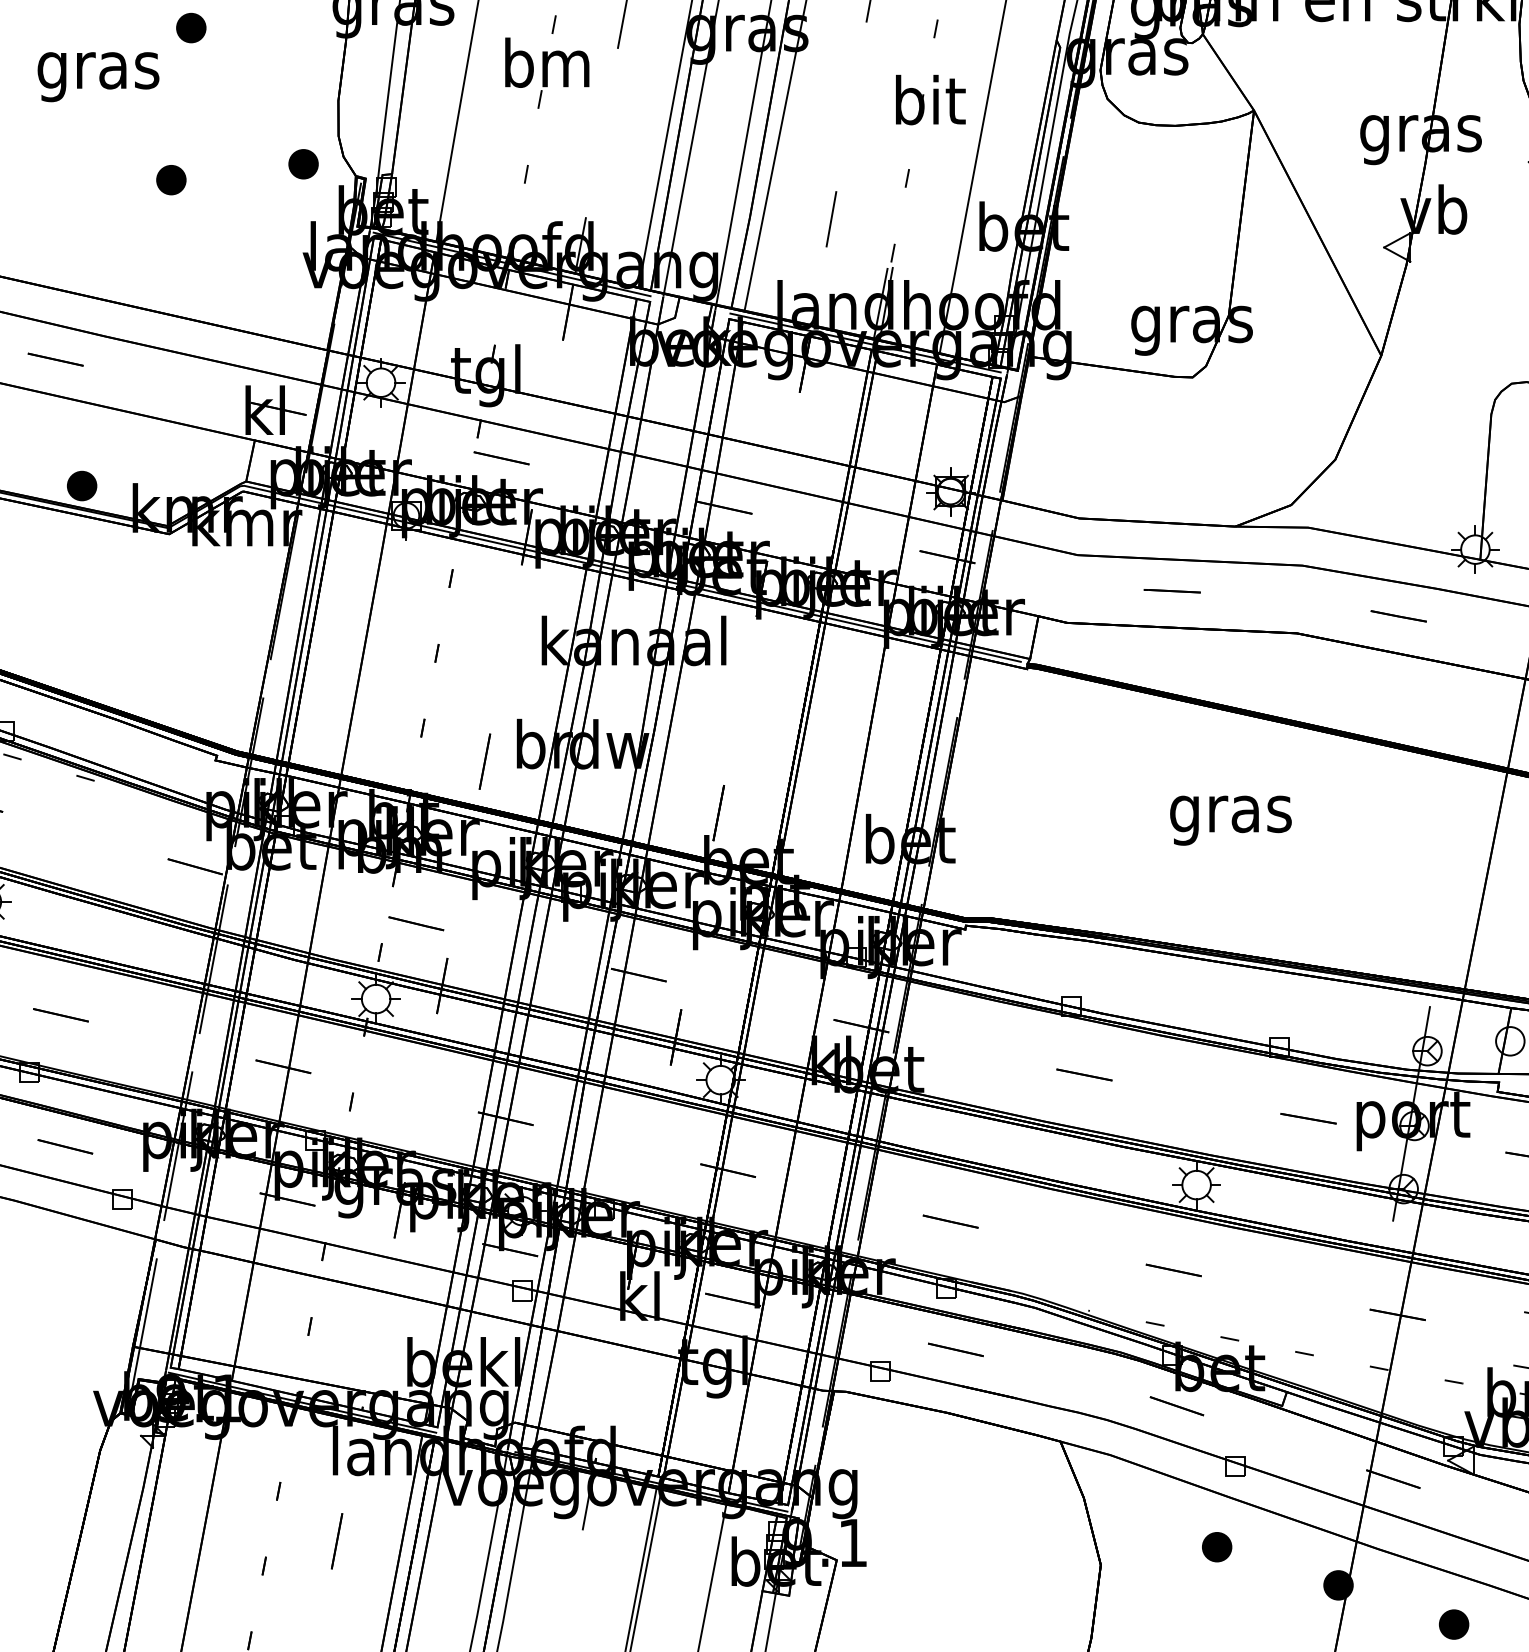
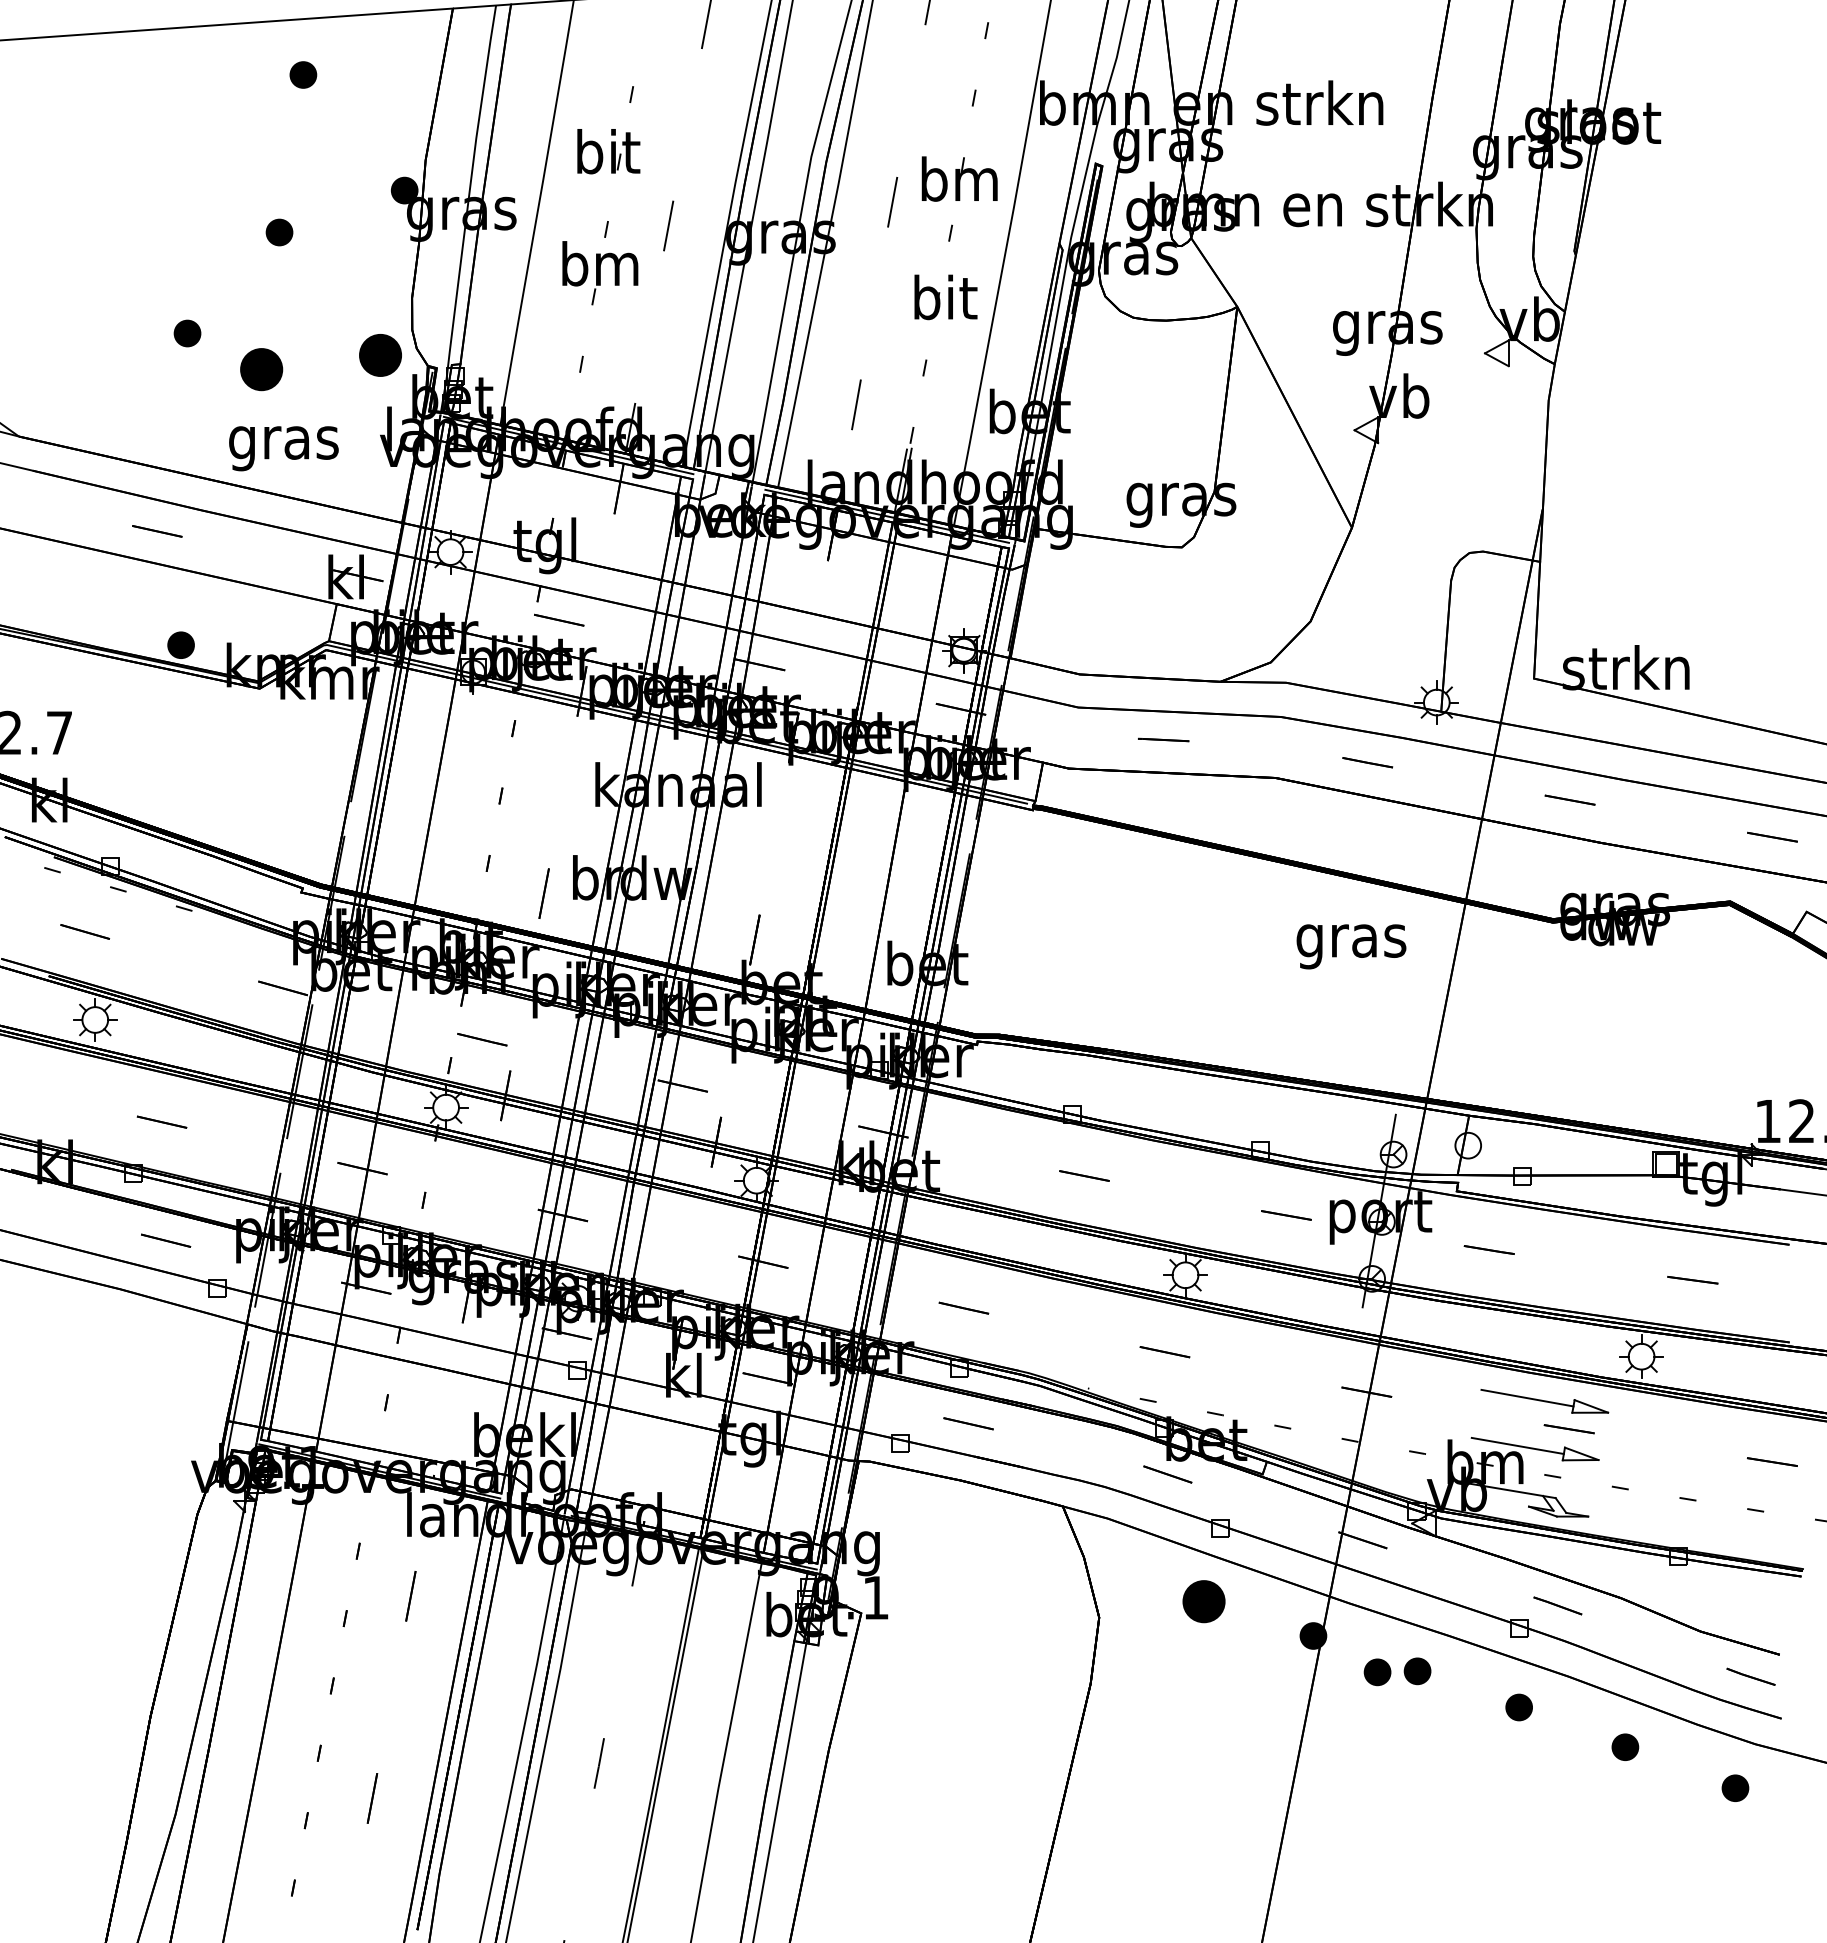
text: (98, 76) -> (283, 448), moved
part: (89, 140) -> (187, 333), added
part: (303, 163) -> (380, 354), size x1.6
part: (171, 180) -> (261, 369), size x1.6
text: (1230, 820) -> (1351, 946), moved
part: (1216, 1547) -> (1203, 1601), size x1.6
part: (1409, 1625) -> (1377, 1672), added

